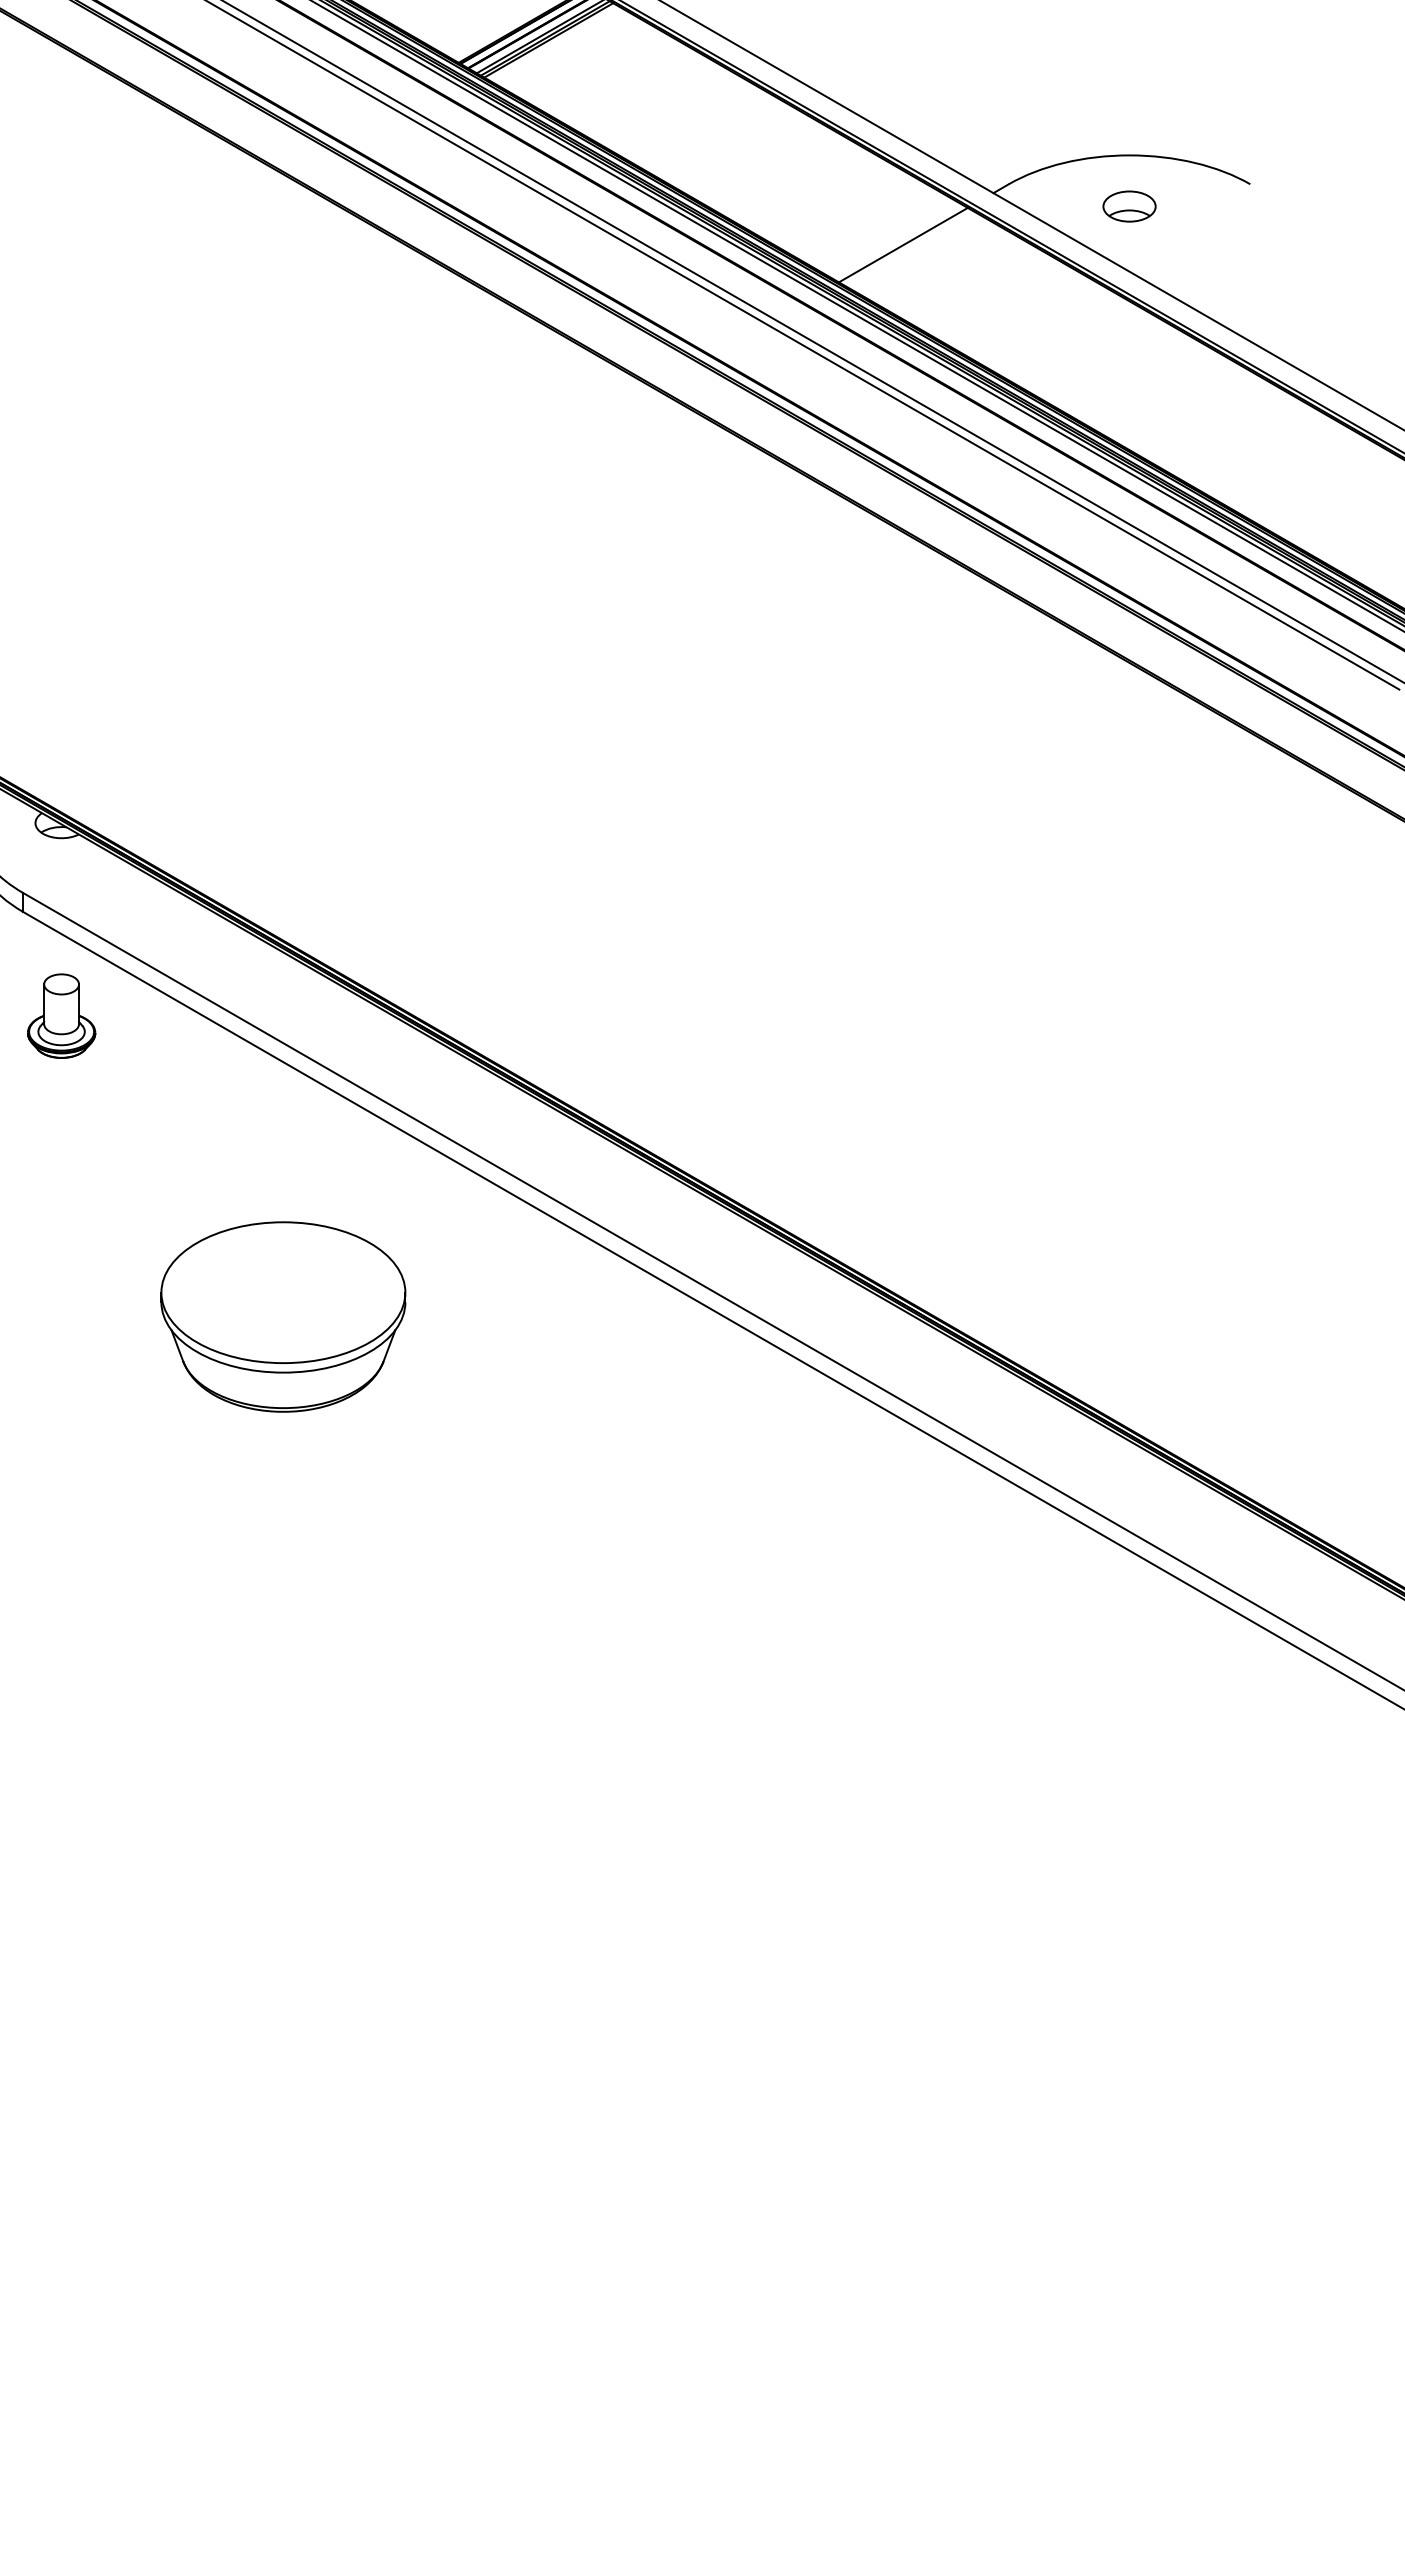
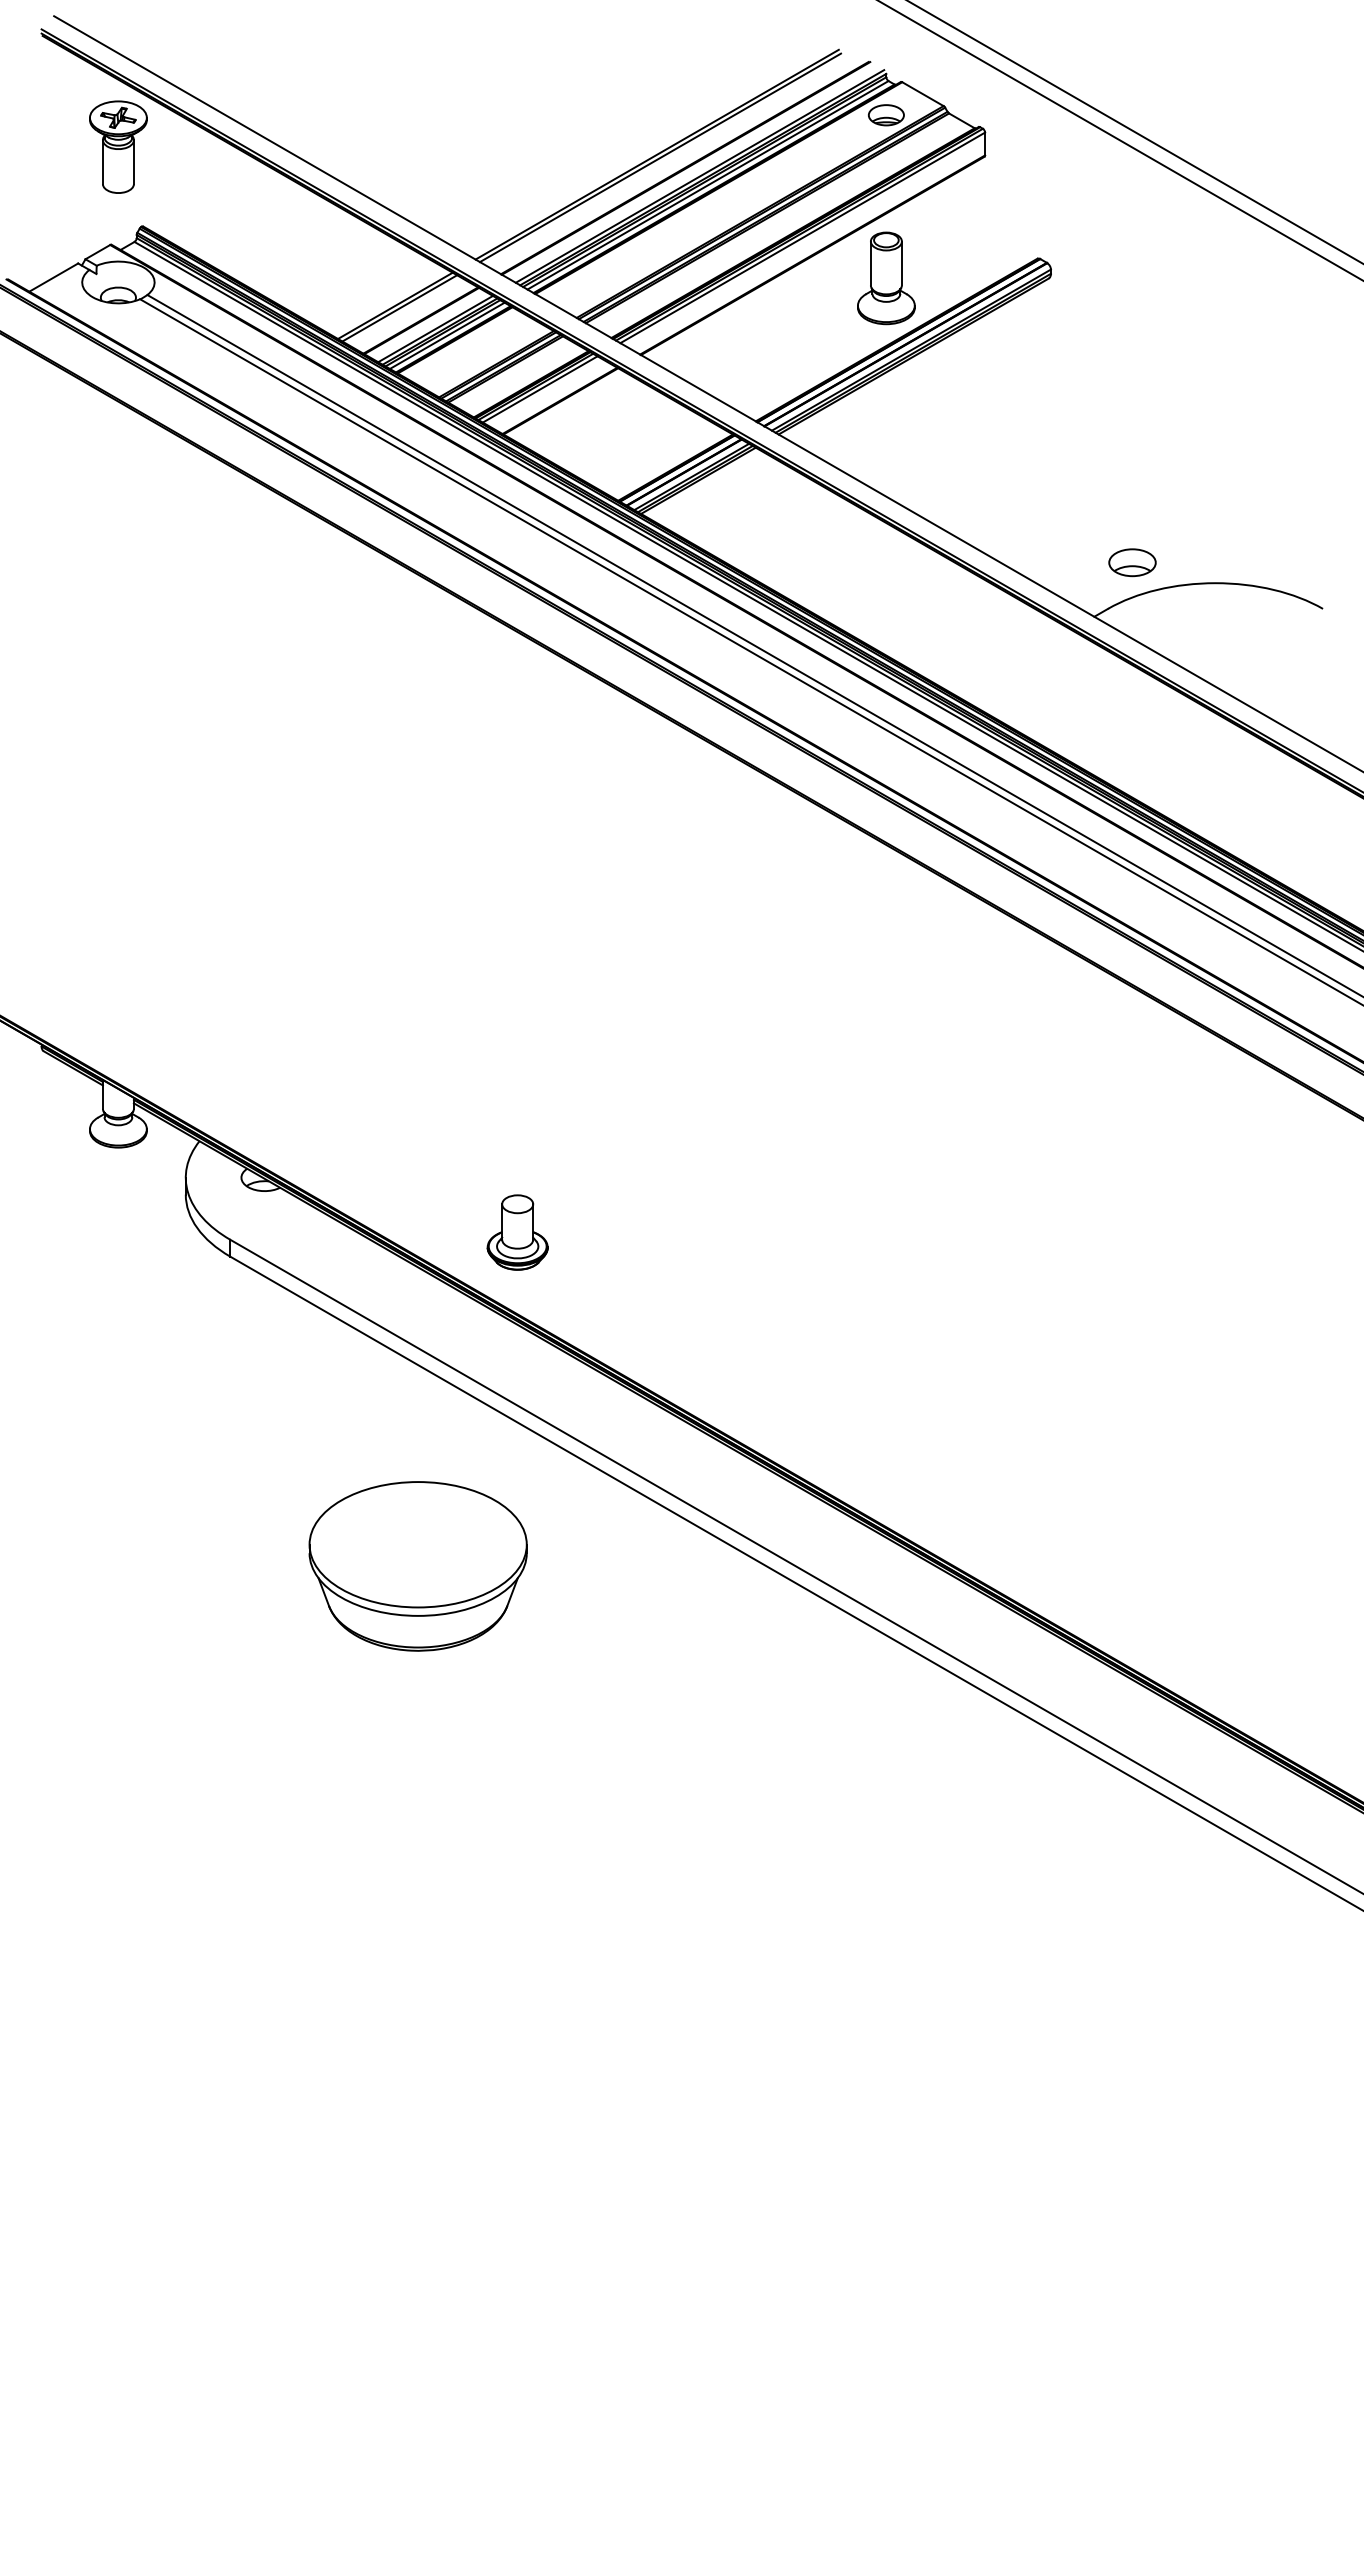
part: (1129, 206) -> (1132, 562), moved
line: (902, 244) -> (1013, 662), removed
part: (61, 1016) -> (517, 1232), moved
part: (282, 1317) -> (417, 1566), moved

